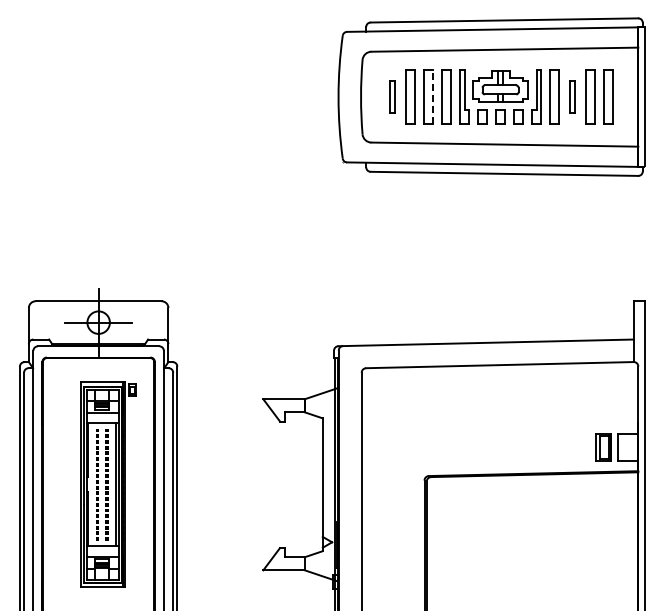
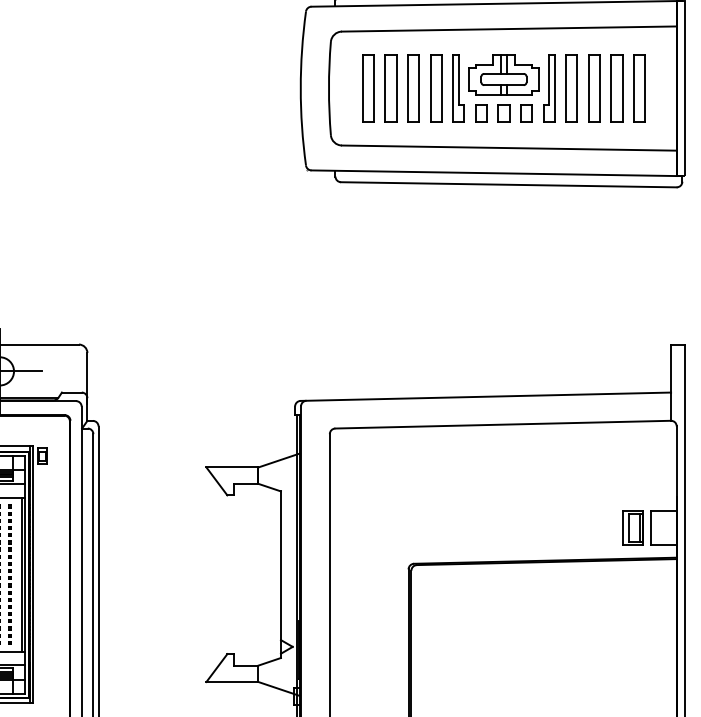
part: (392, 96) -> (368, 87), size x1.67
line: (433, 96) -> (419, 87), dashed -> solid
part: (572, 96) -> (594, 87), size x1.67

